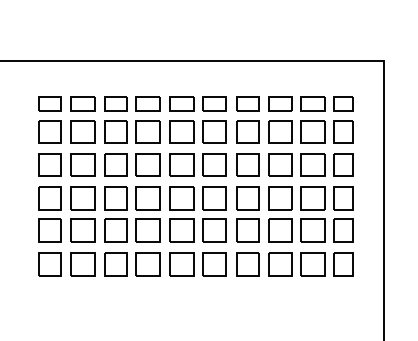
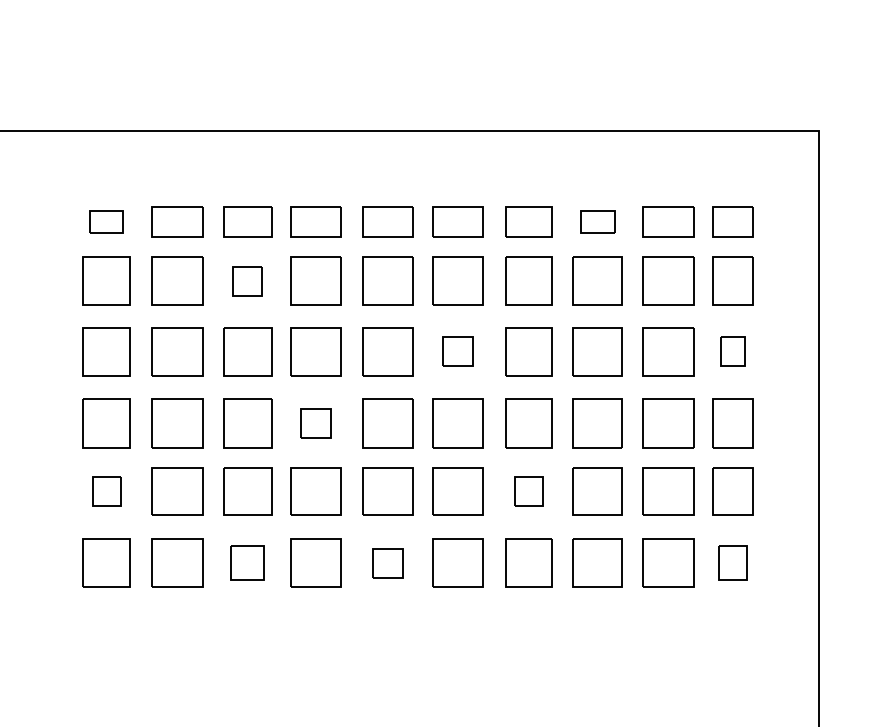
part: (49, 103) -> (105, 220), size x0.7
part: (280, 103) -> (598, 220), size x0.7
part: (115, 131) -> (246, 280), size x0.6
part: (214, 164) -> (457, 350), size x0.6
part: (343, 164) -> (732, 350), size x0.6
part: (147, 198) -> (314, 423), size x0.6
part: (49, 230) -> (105, 491), size x0.6
part: (247, 230) -> (528, 491), size x0.6
part: (115, 264) -> (246, 563), size x0.7
part: (181, 264) -> (387, 563), size x0.6
part: (343, 264) -> (732, 563), size x0.7

